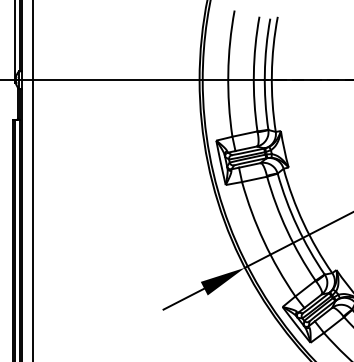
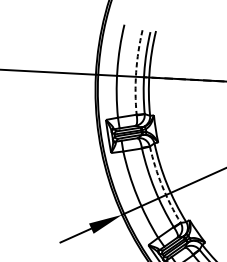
arc: (253, 73) -> (135, 71), solid -> dashed
arc: (297, 226) -> (162, 186), solid -> dashed

